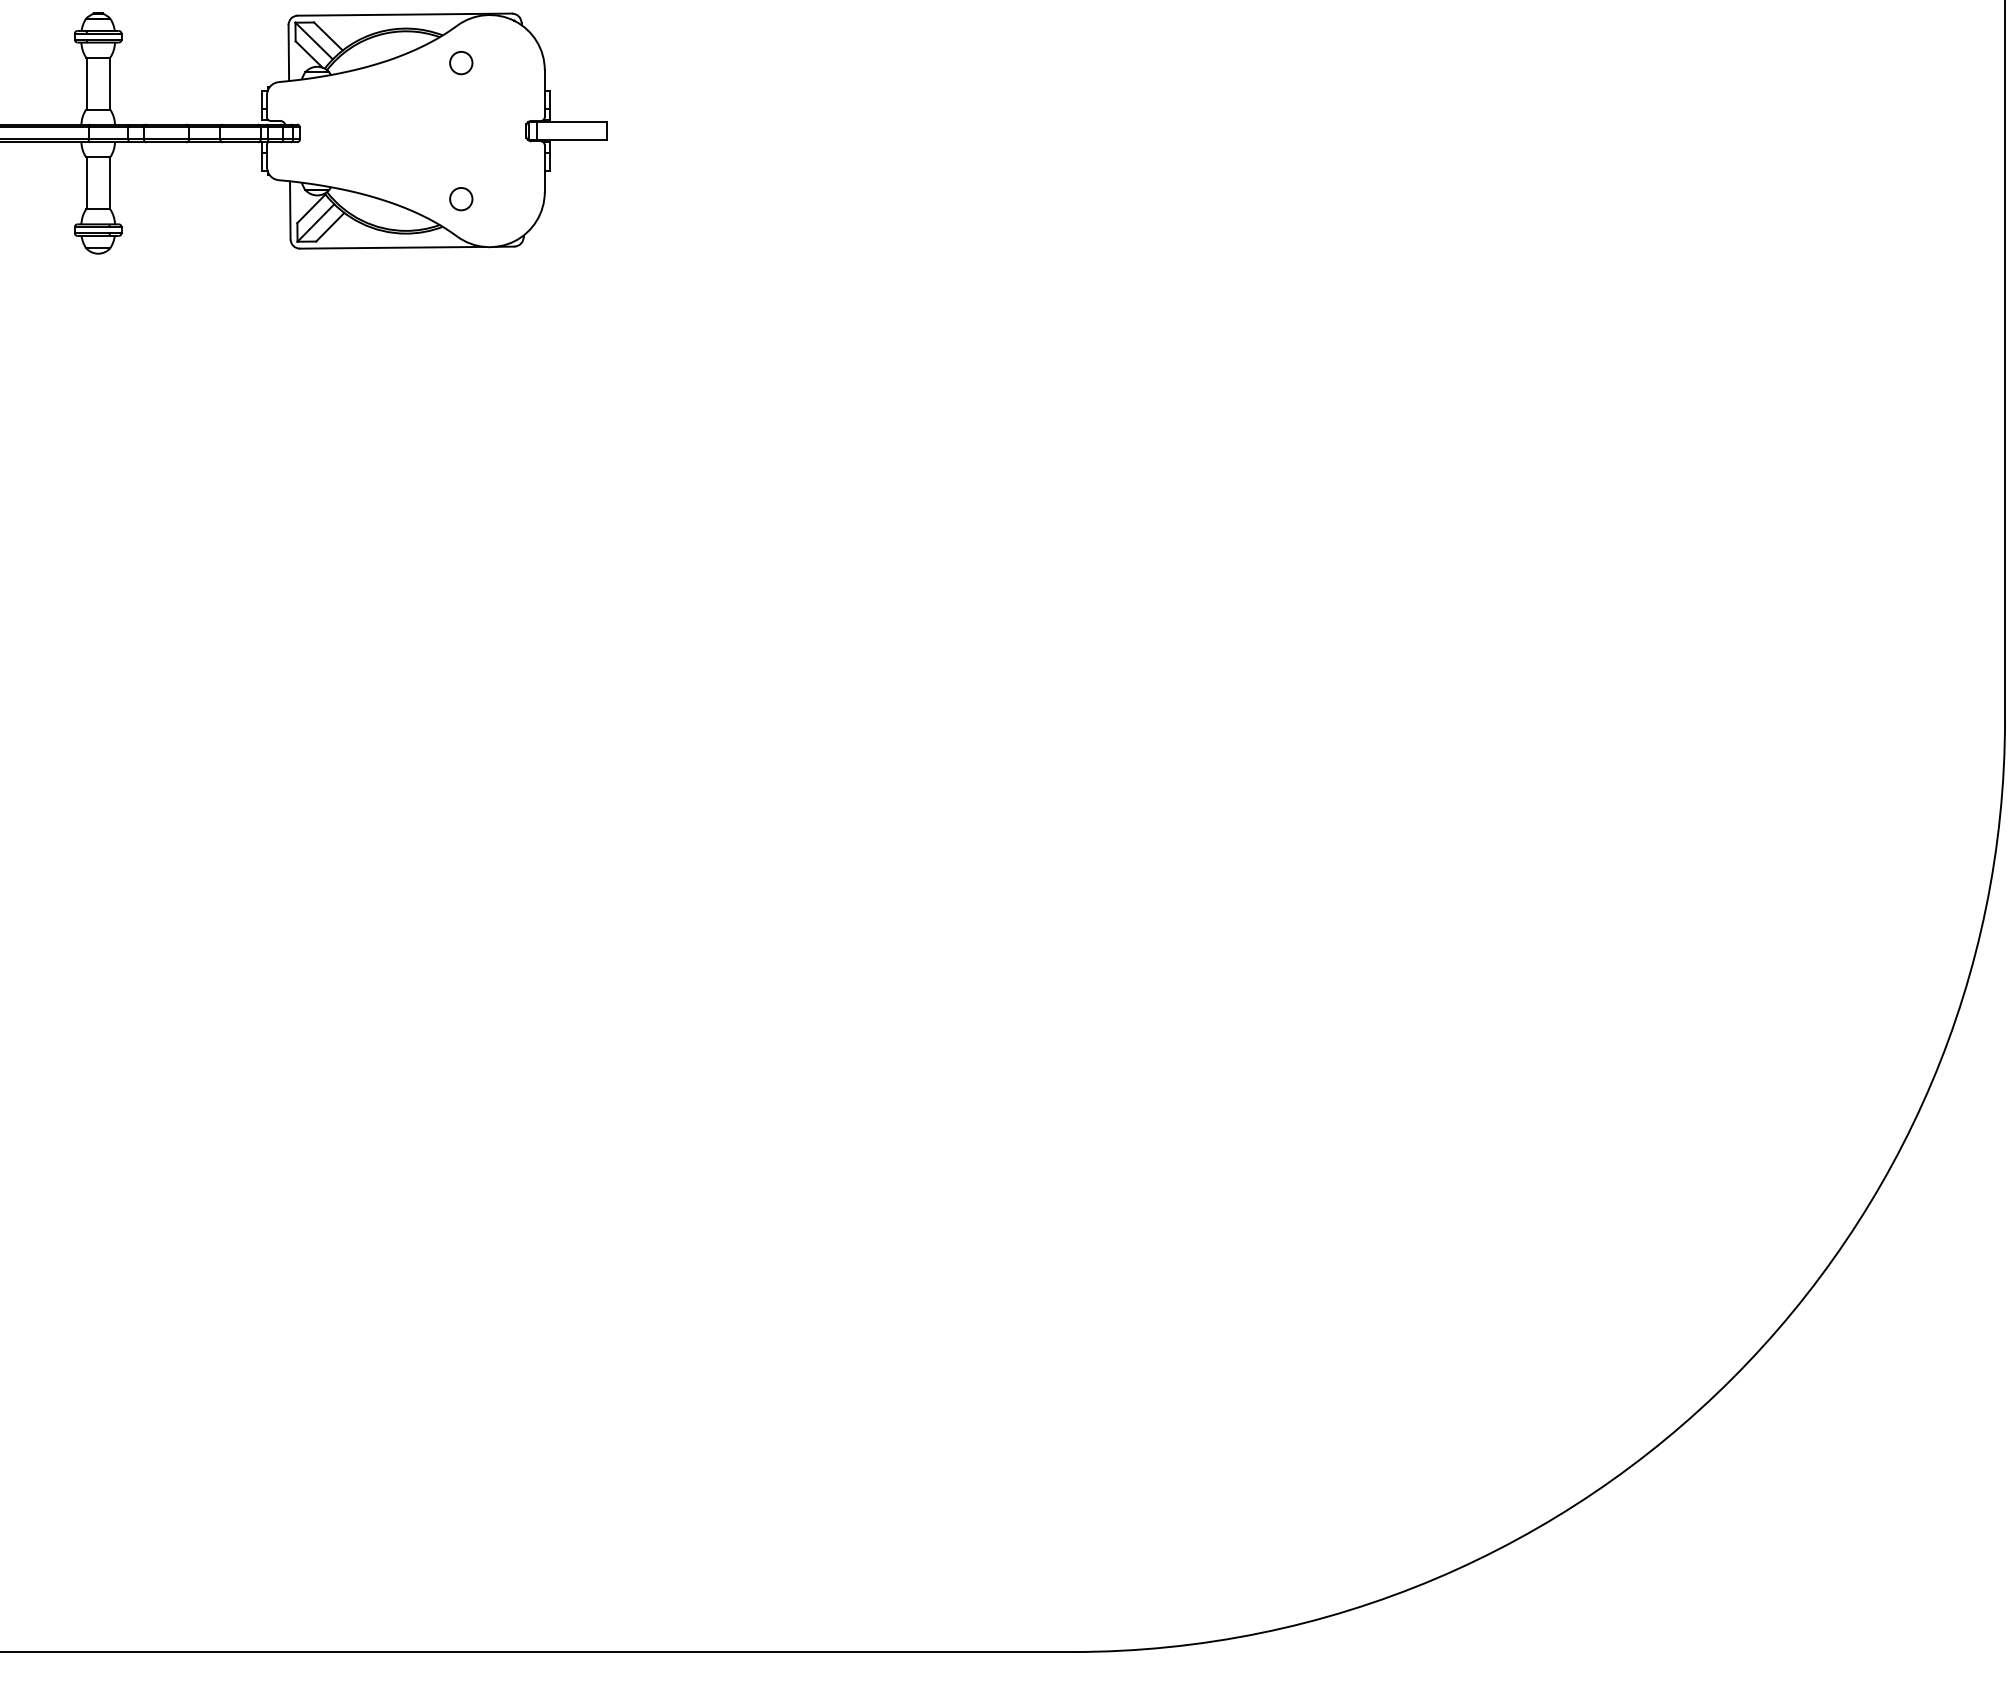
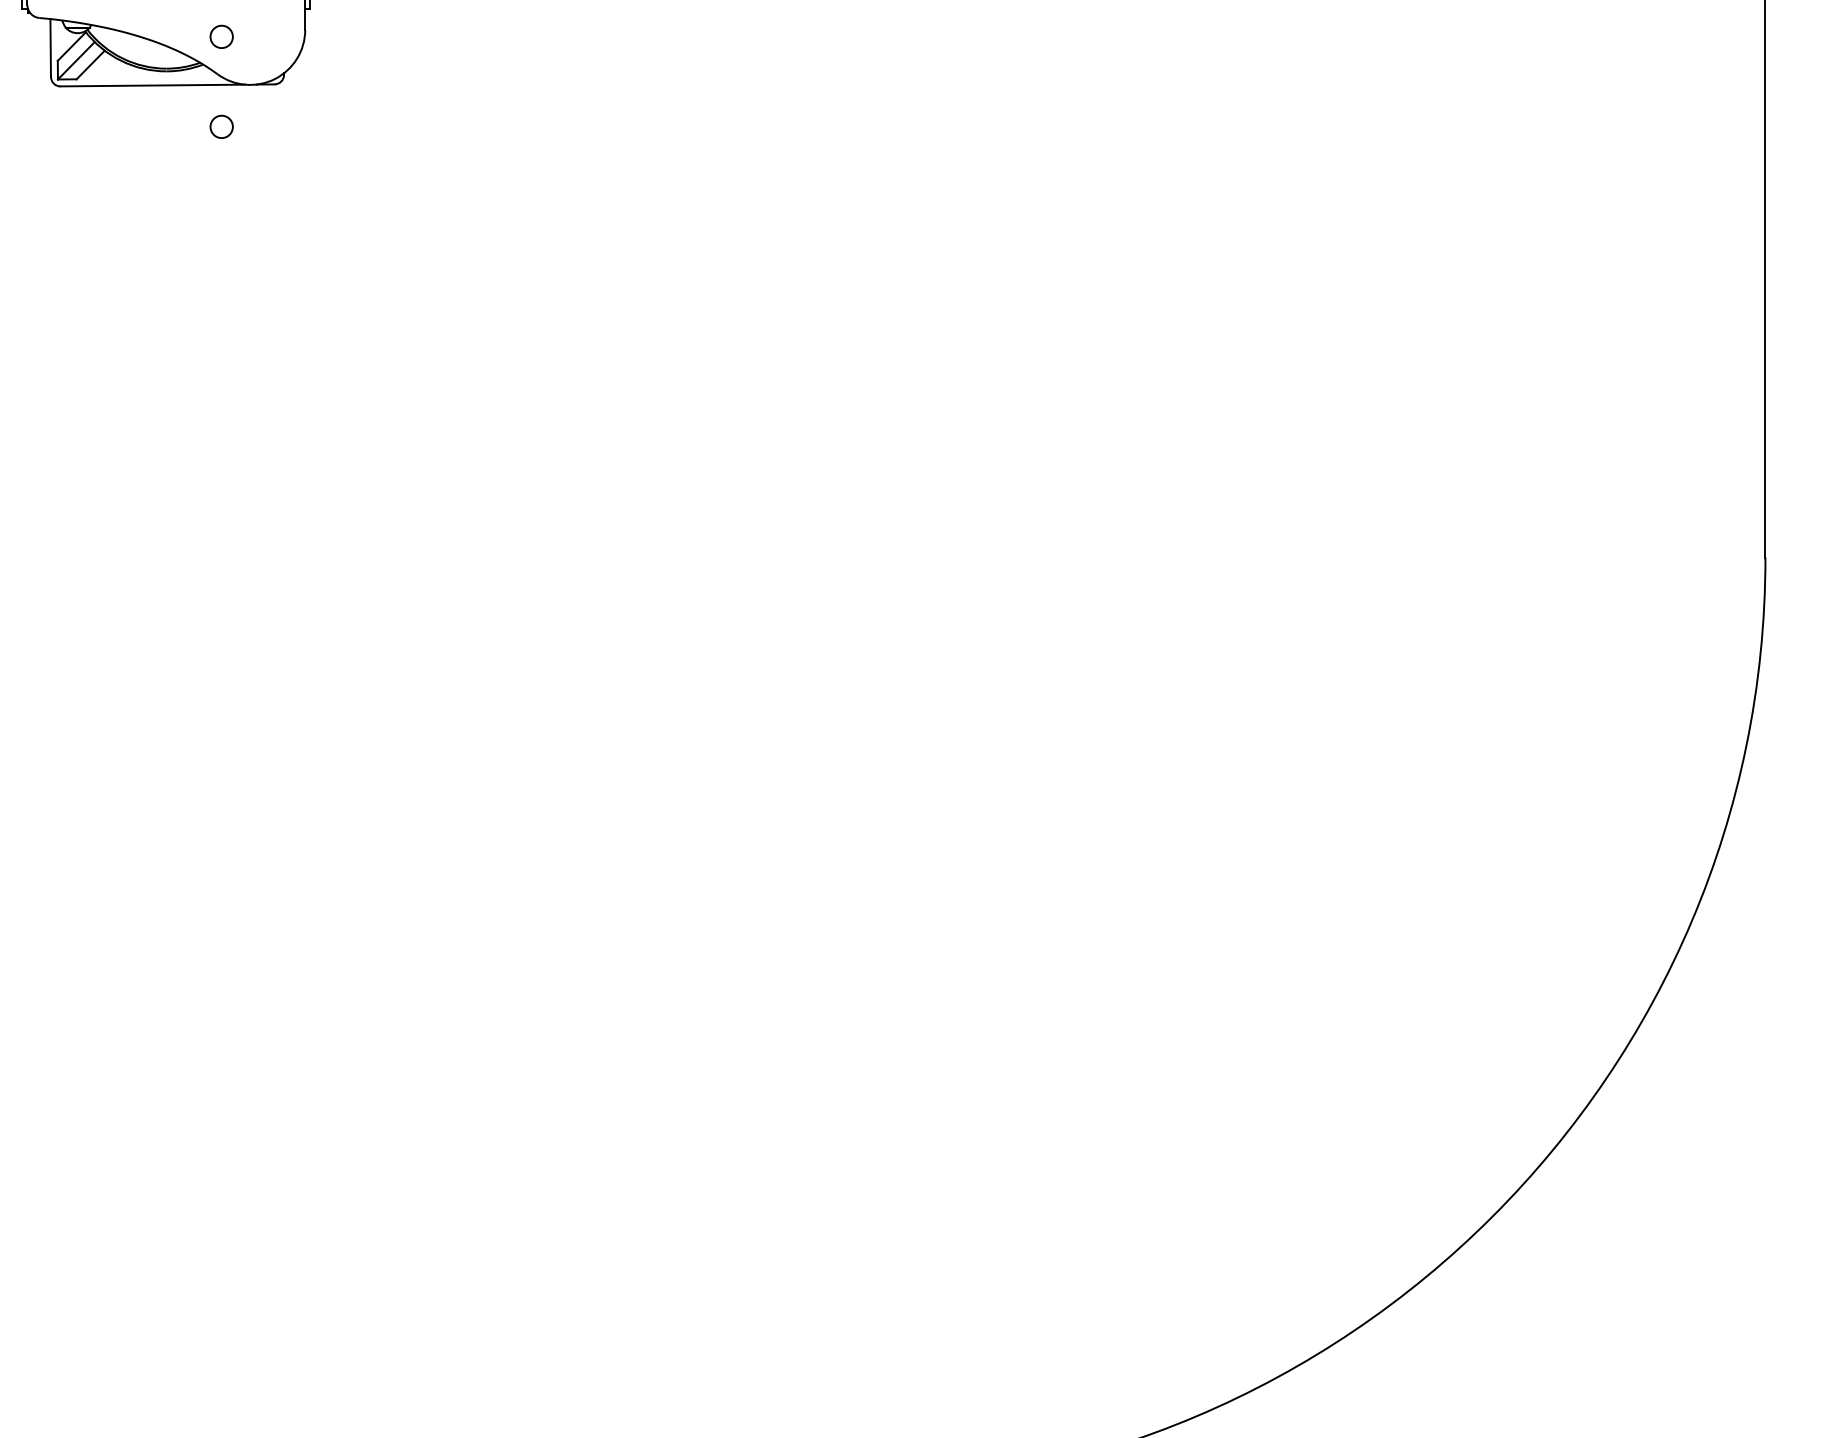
circle: (461, 289) -> (221, 127), added

